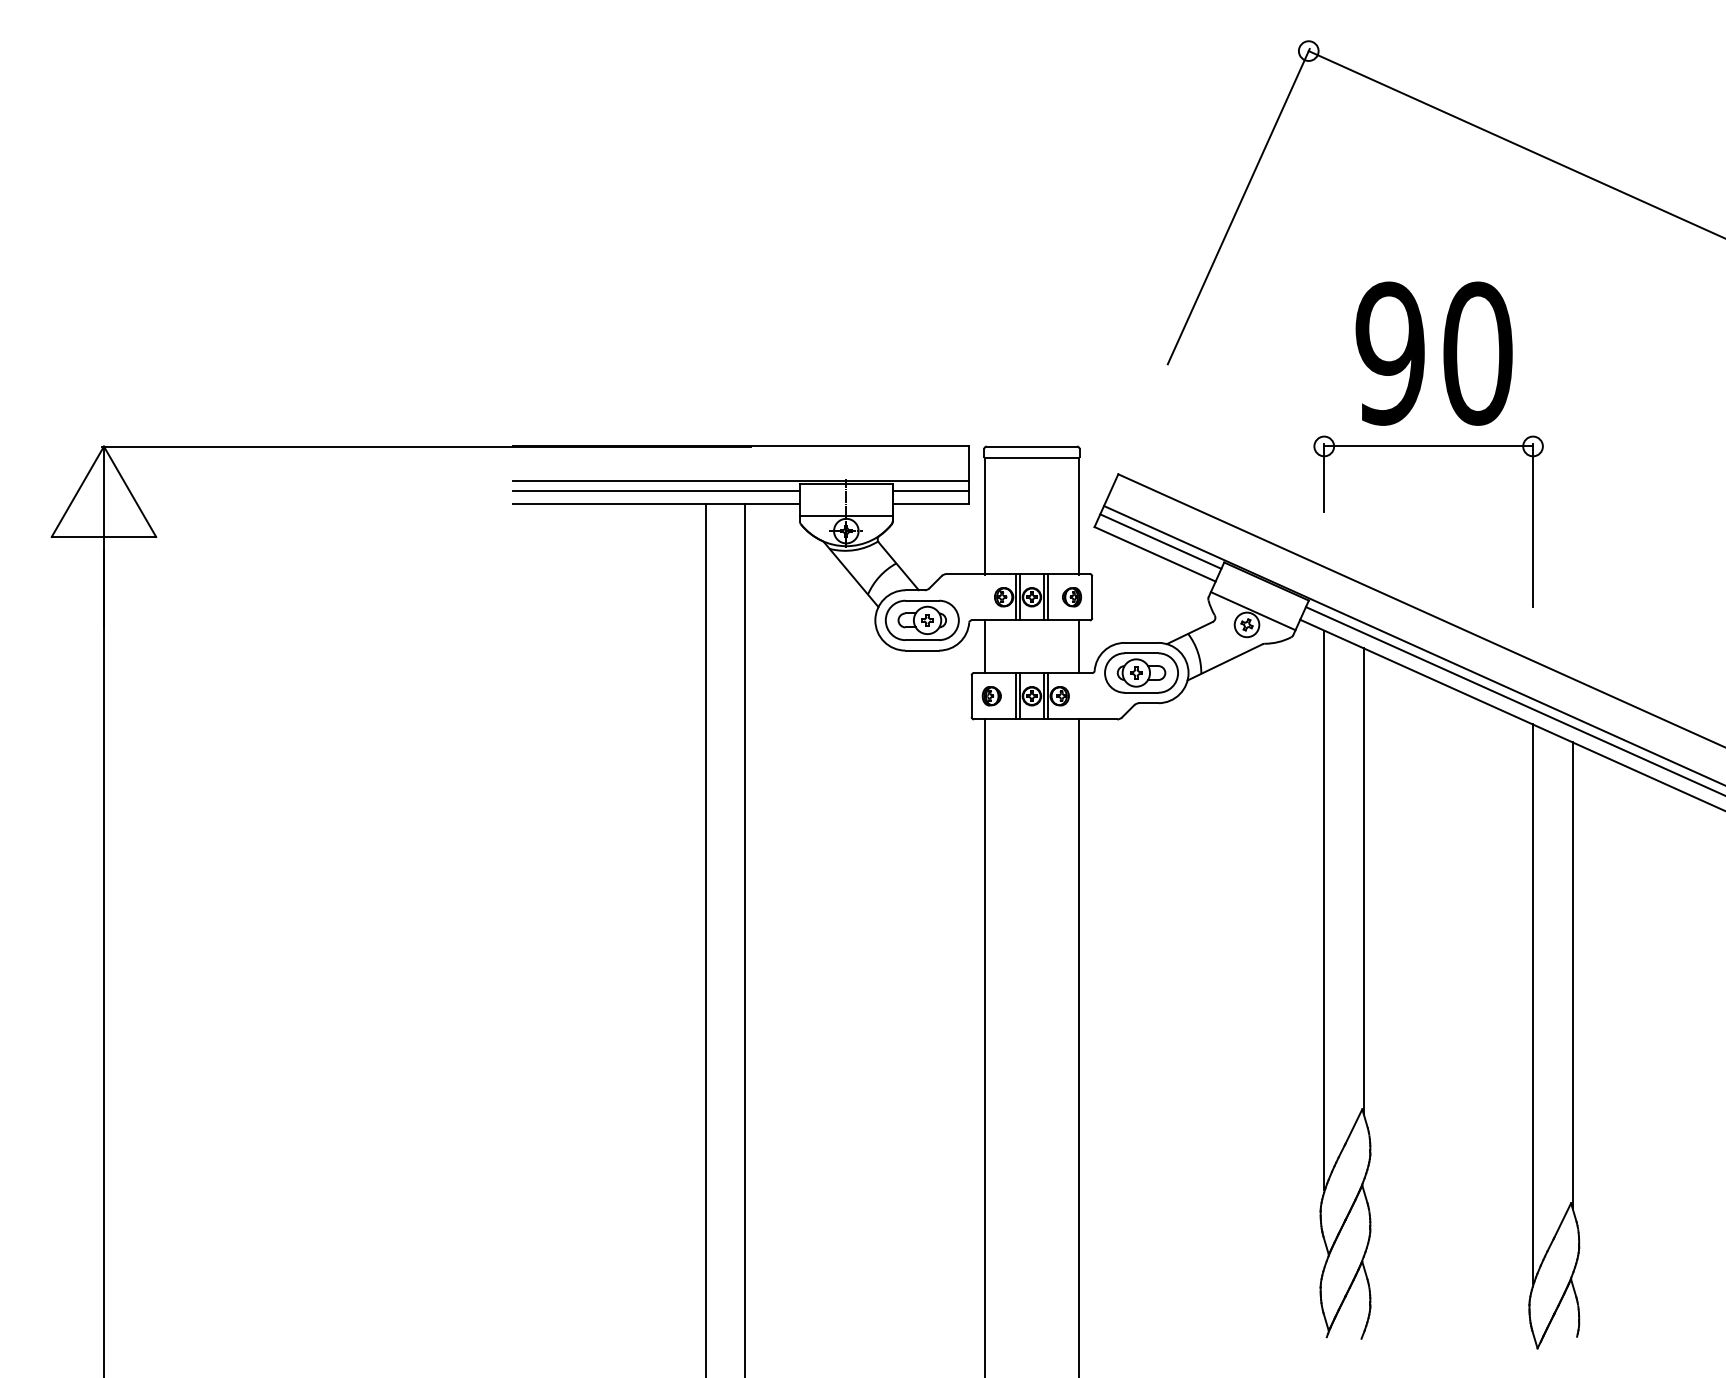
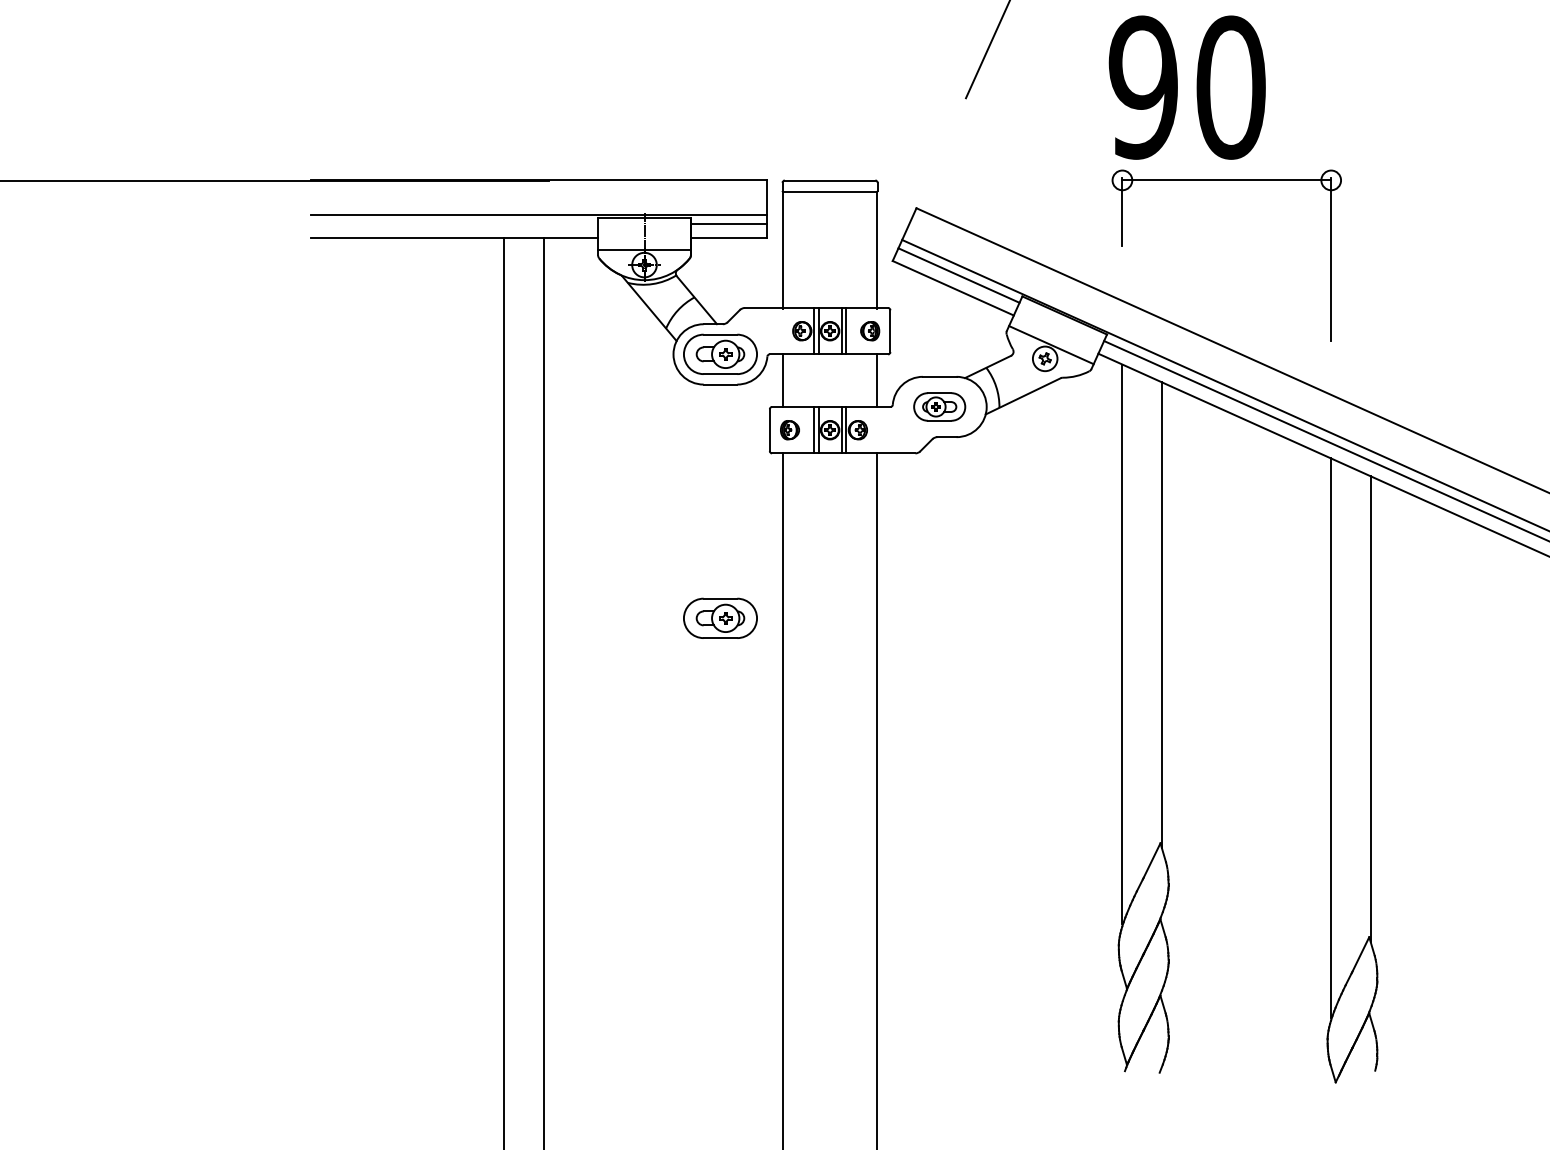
text: (1433, 353) -> (1186, 87), moved
line: (655, 490) -> (453, 224), removed
part: (1141, 672) -> (939, 406), size x0.7
part: (921, 883) -> (719, 617), added

